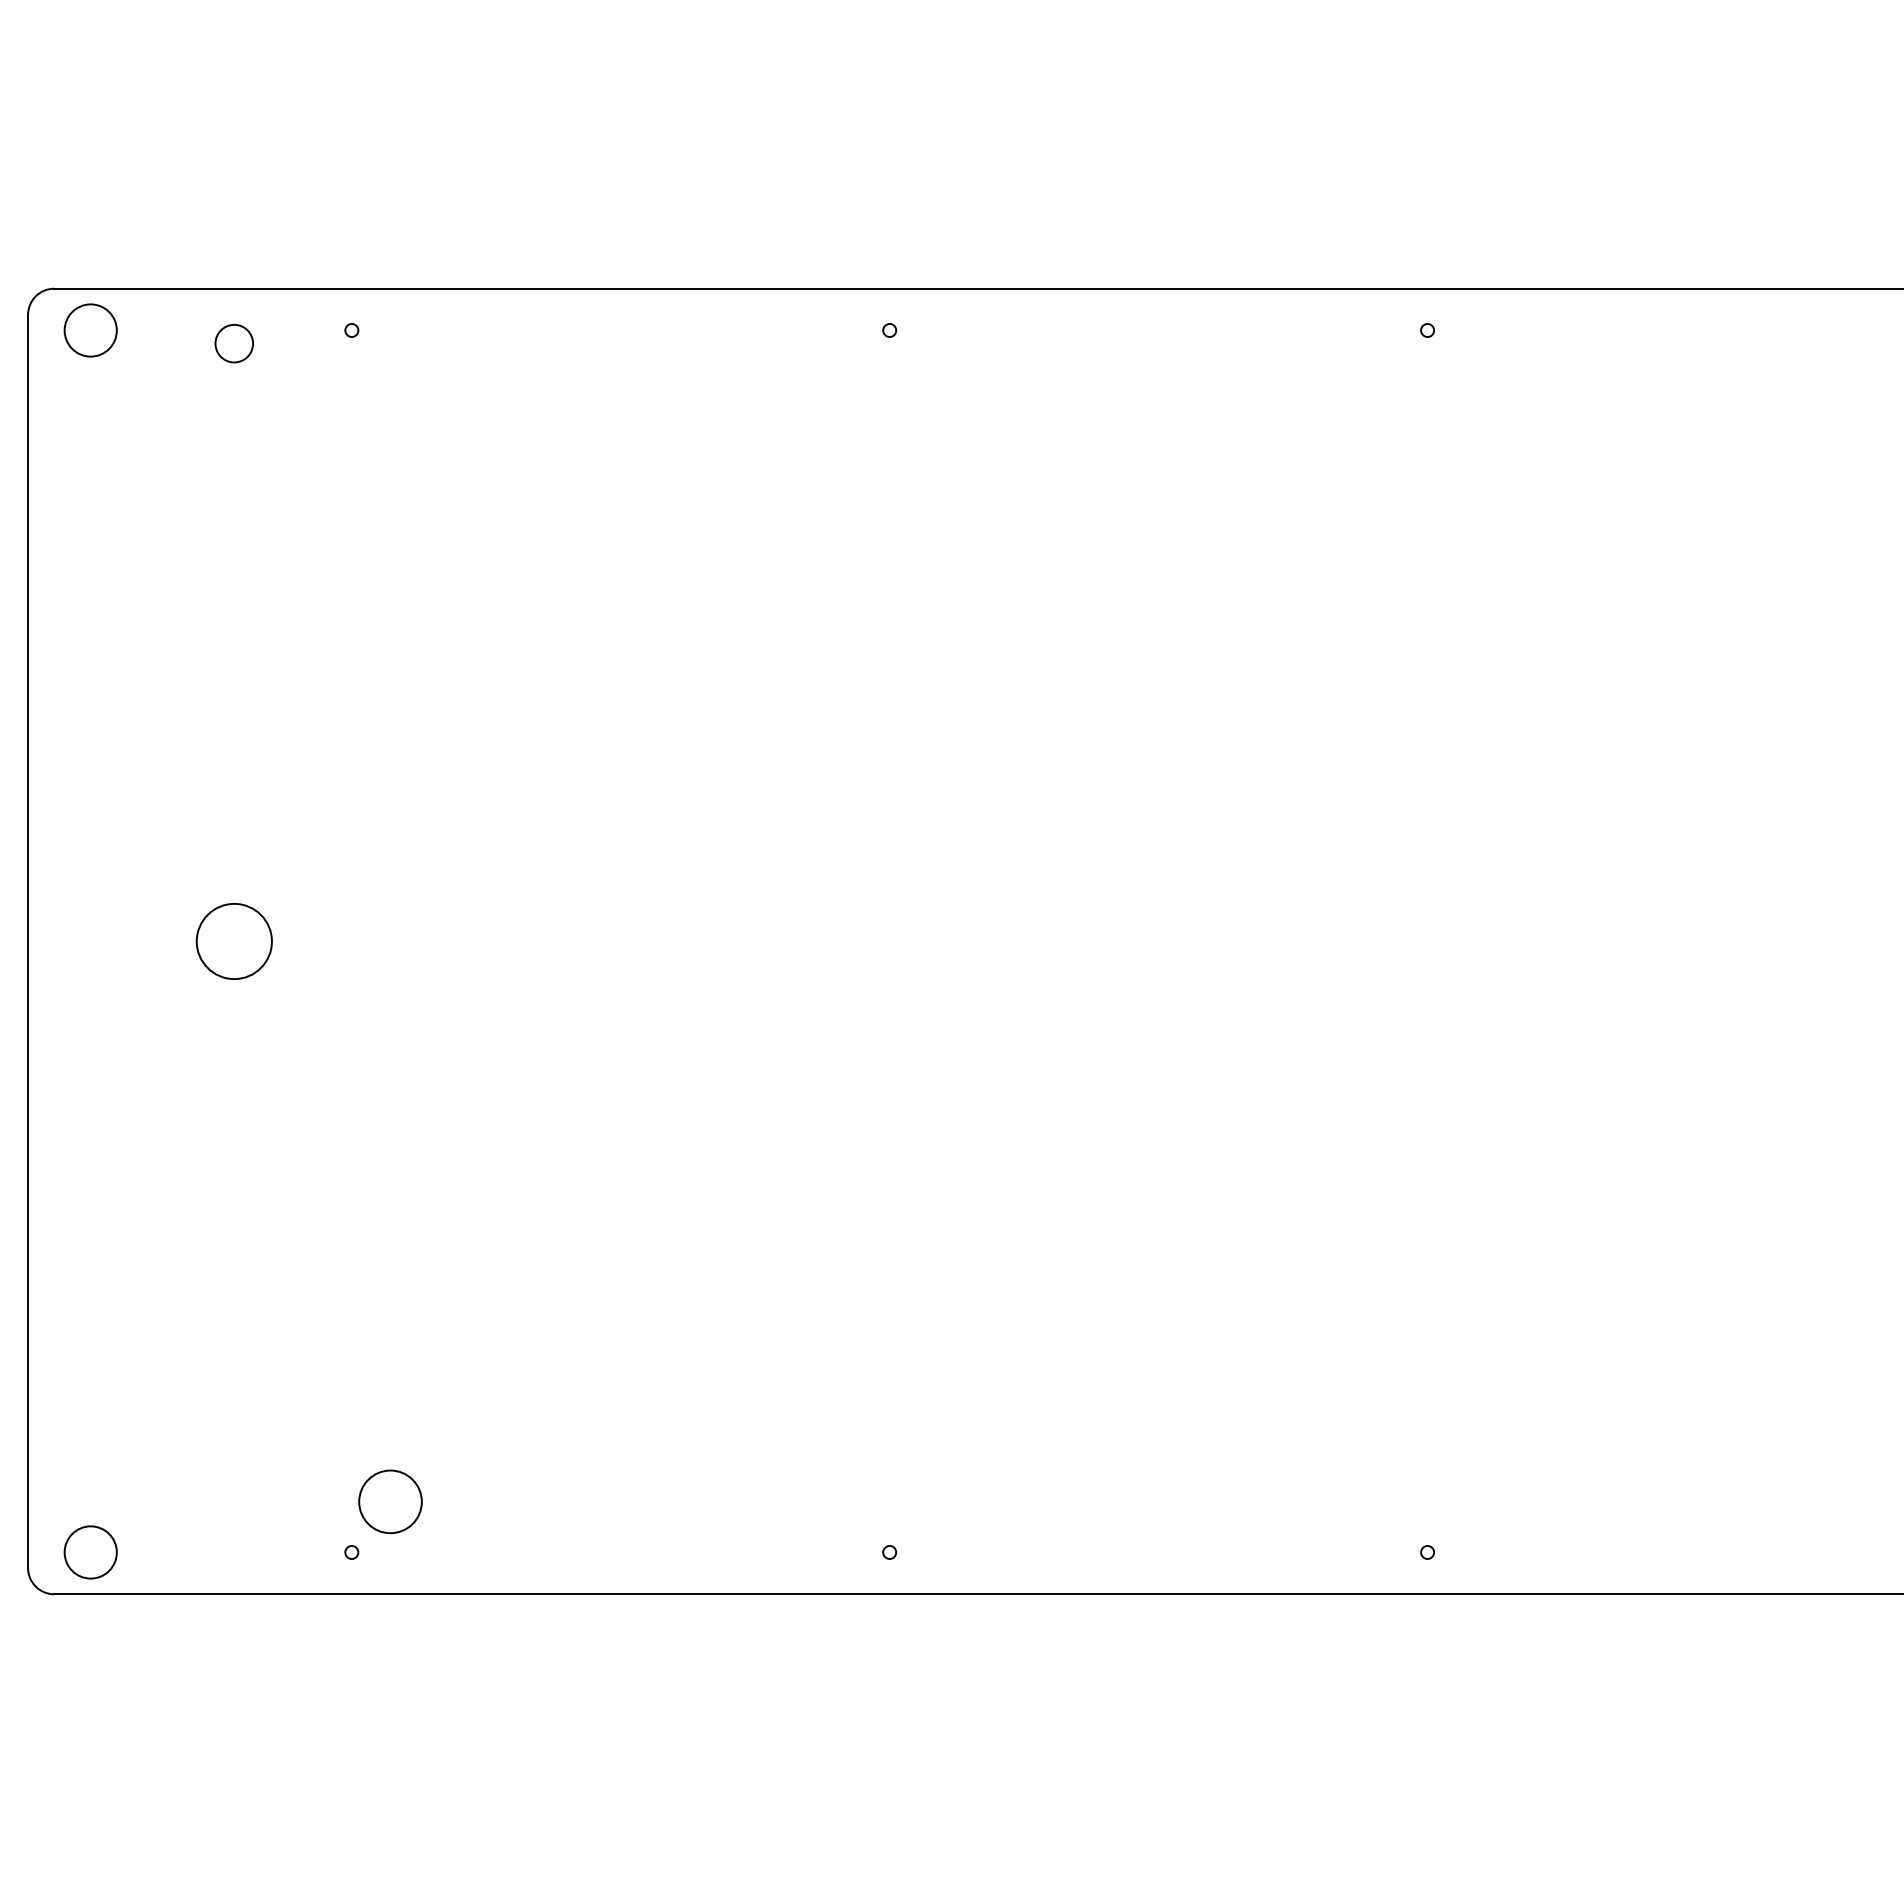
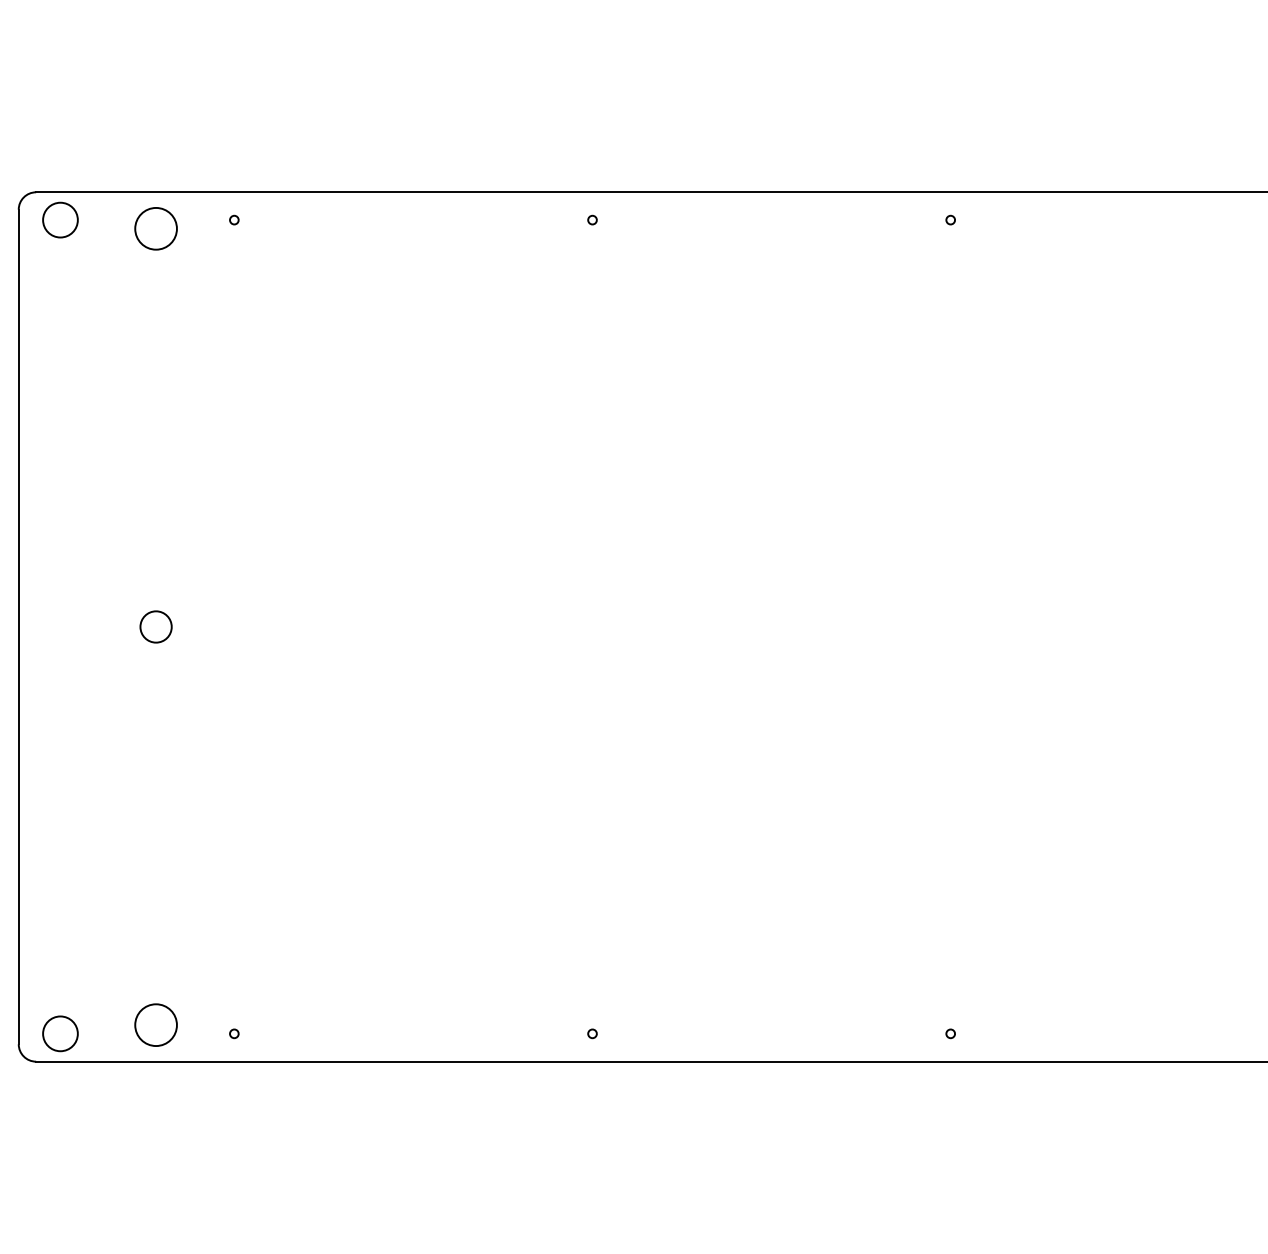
circle: (233, 343) -> (155, 228), size x1.67
circle: (233, 940) -> (155, 626), size x0.62
circle: (389, 1500) -> (155, 1024), moved

